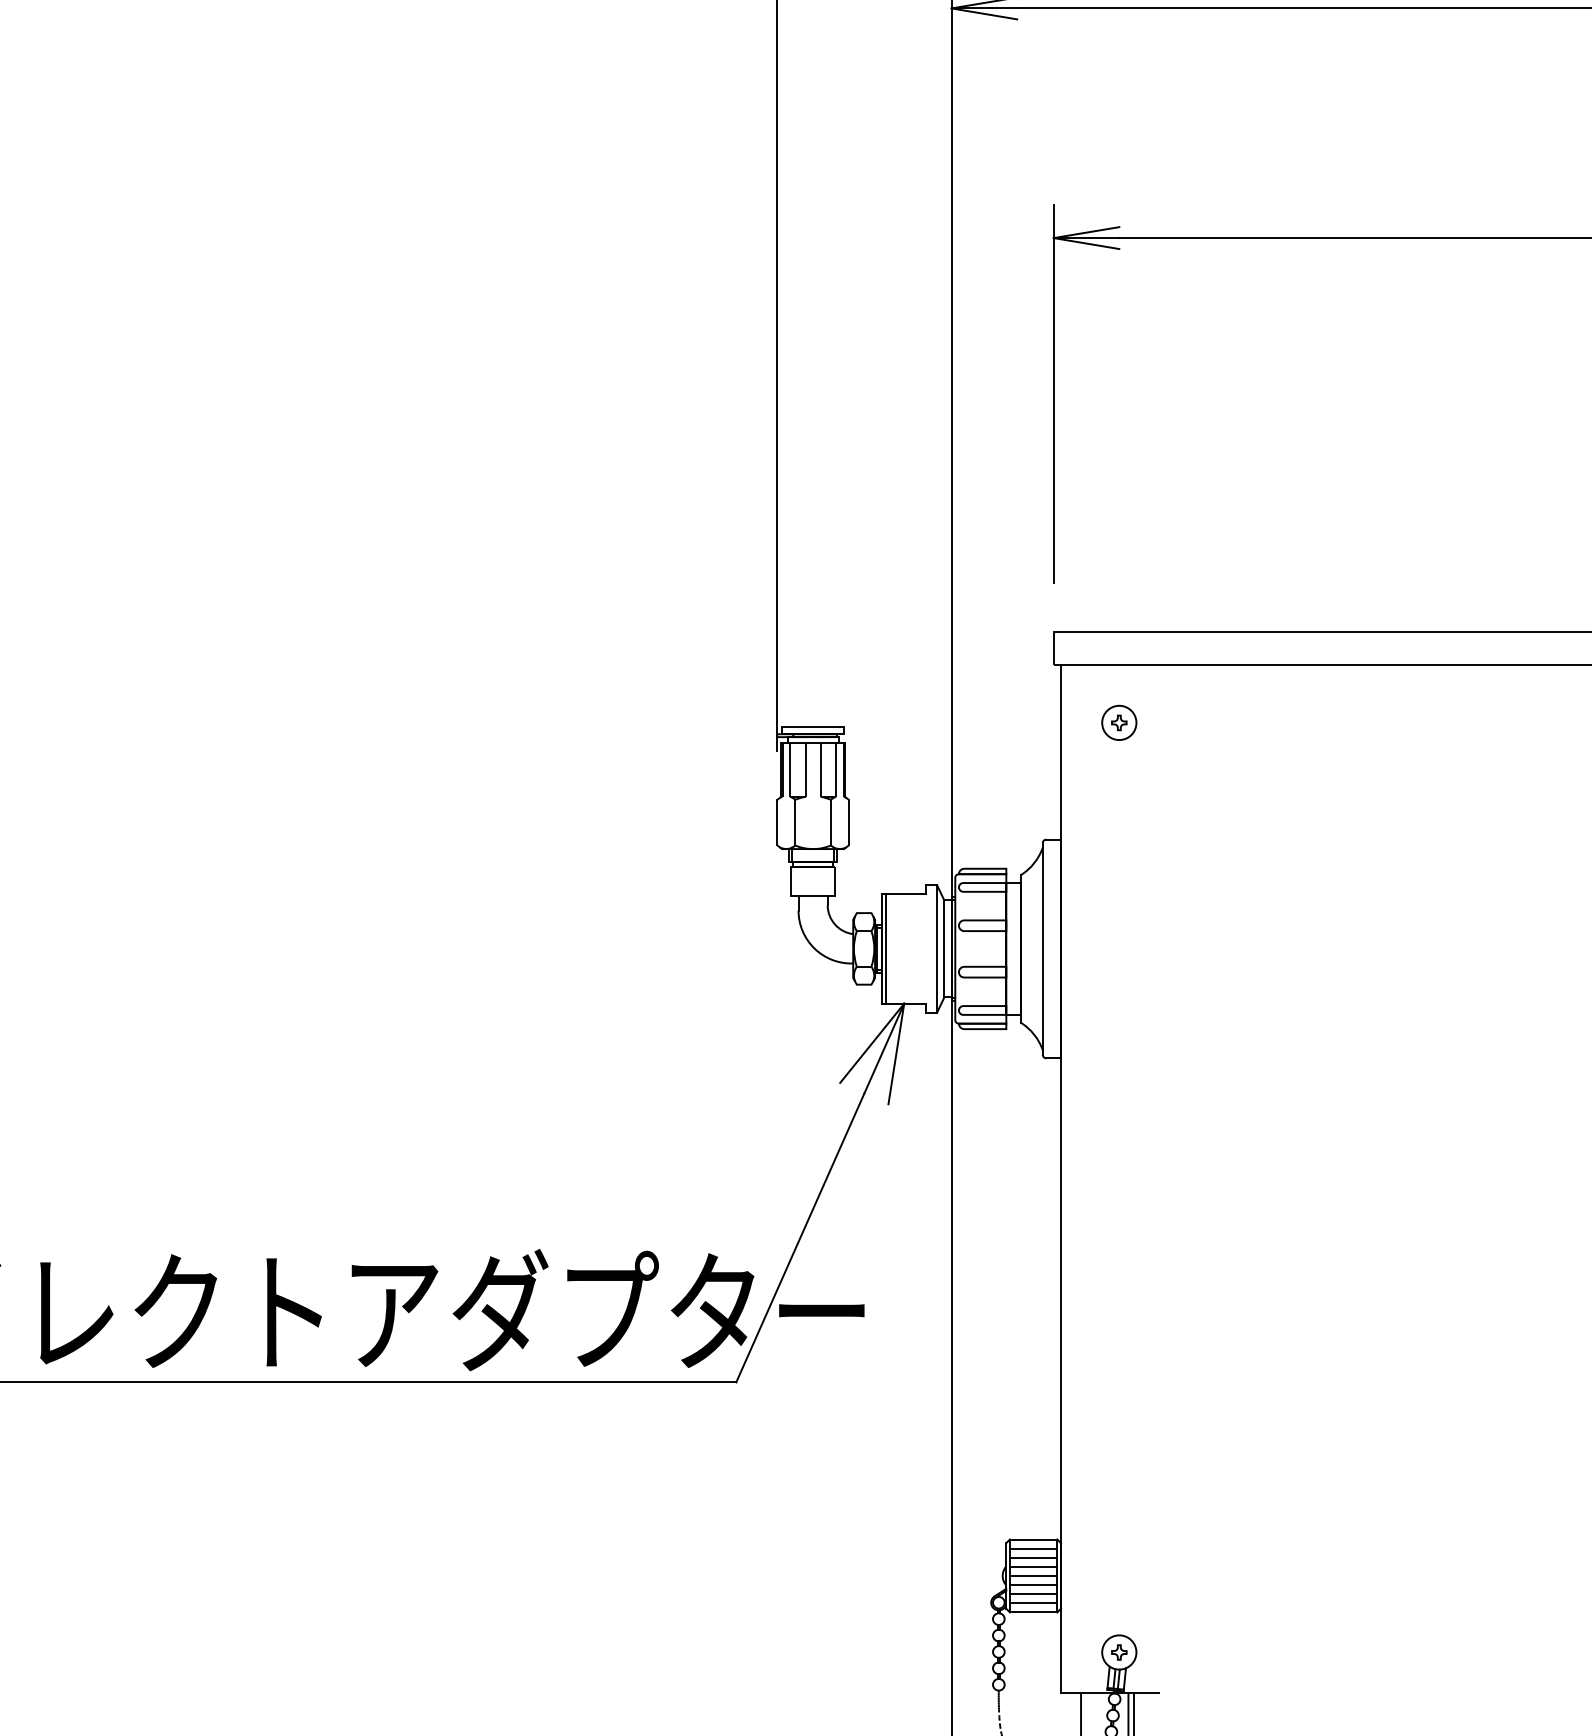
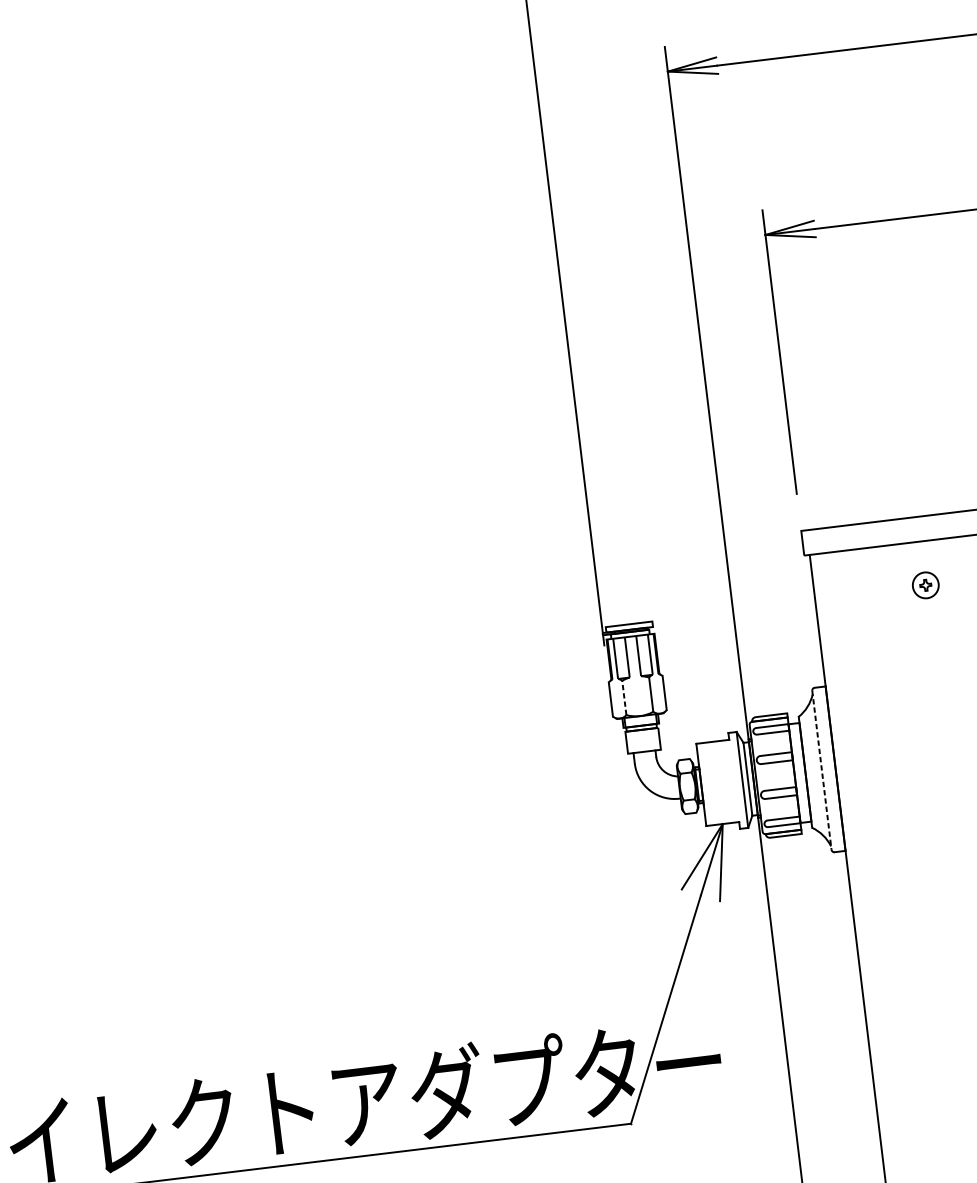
part: (1119, 722) -> (925, 585), moved
line: (795, 822) -> (624, 697), solid -> dashed
line: (886, 948) -> (704, 784), removed
line: (1042, 948) -> (821, 770), solid -> dashed

